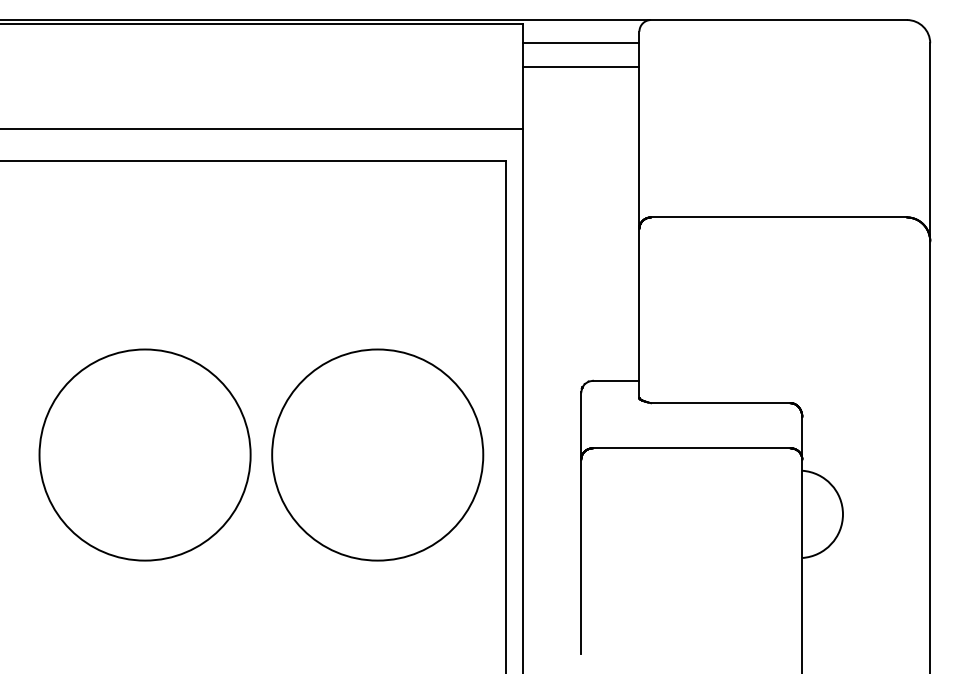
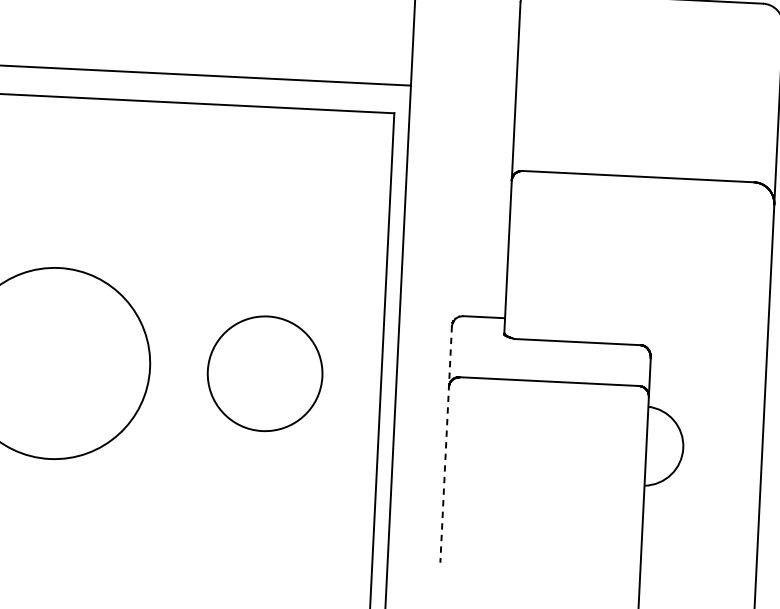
line: (581, 43) -> (467, 10), removed
line: (581, 66) -> (466, 31), removed
circle: (377, 454) -> (264, 373), size x0.6
line: (581, 523) -> (446, 444), solid -> dashed

